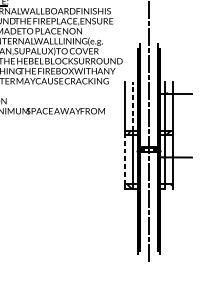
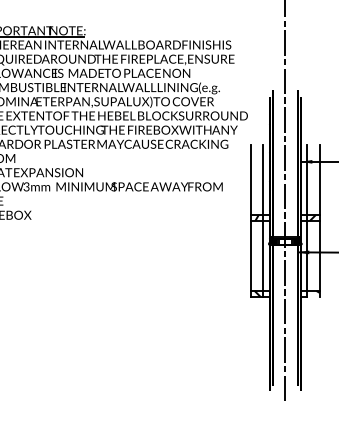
line: (133, 106) -> (263, 180), dashed -> solid
line: (124, 159) -> (250, 255), dashed -> solid

